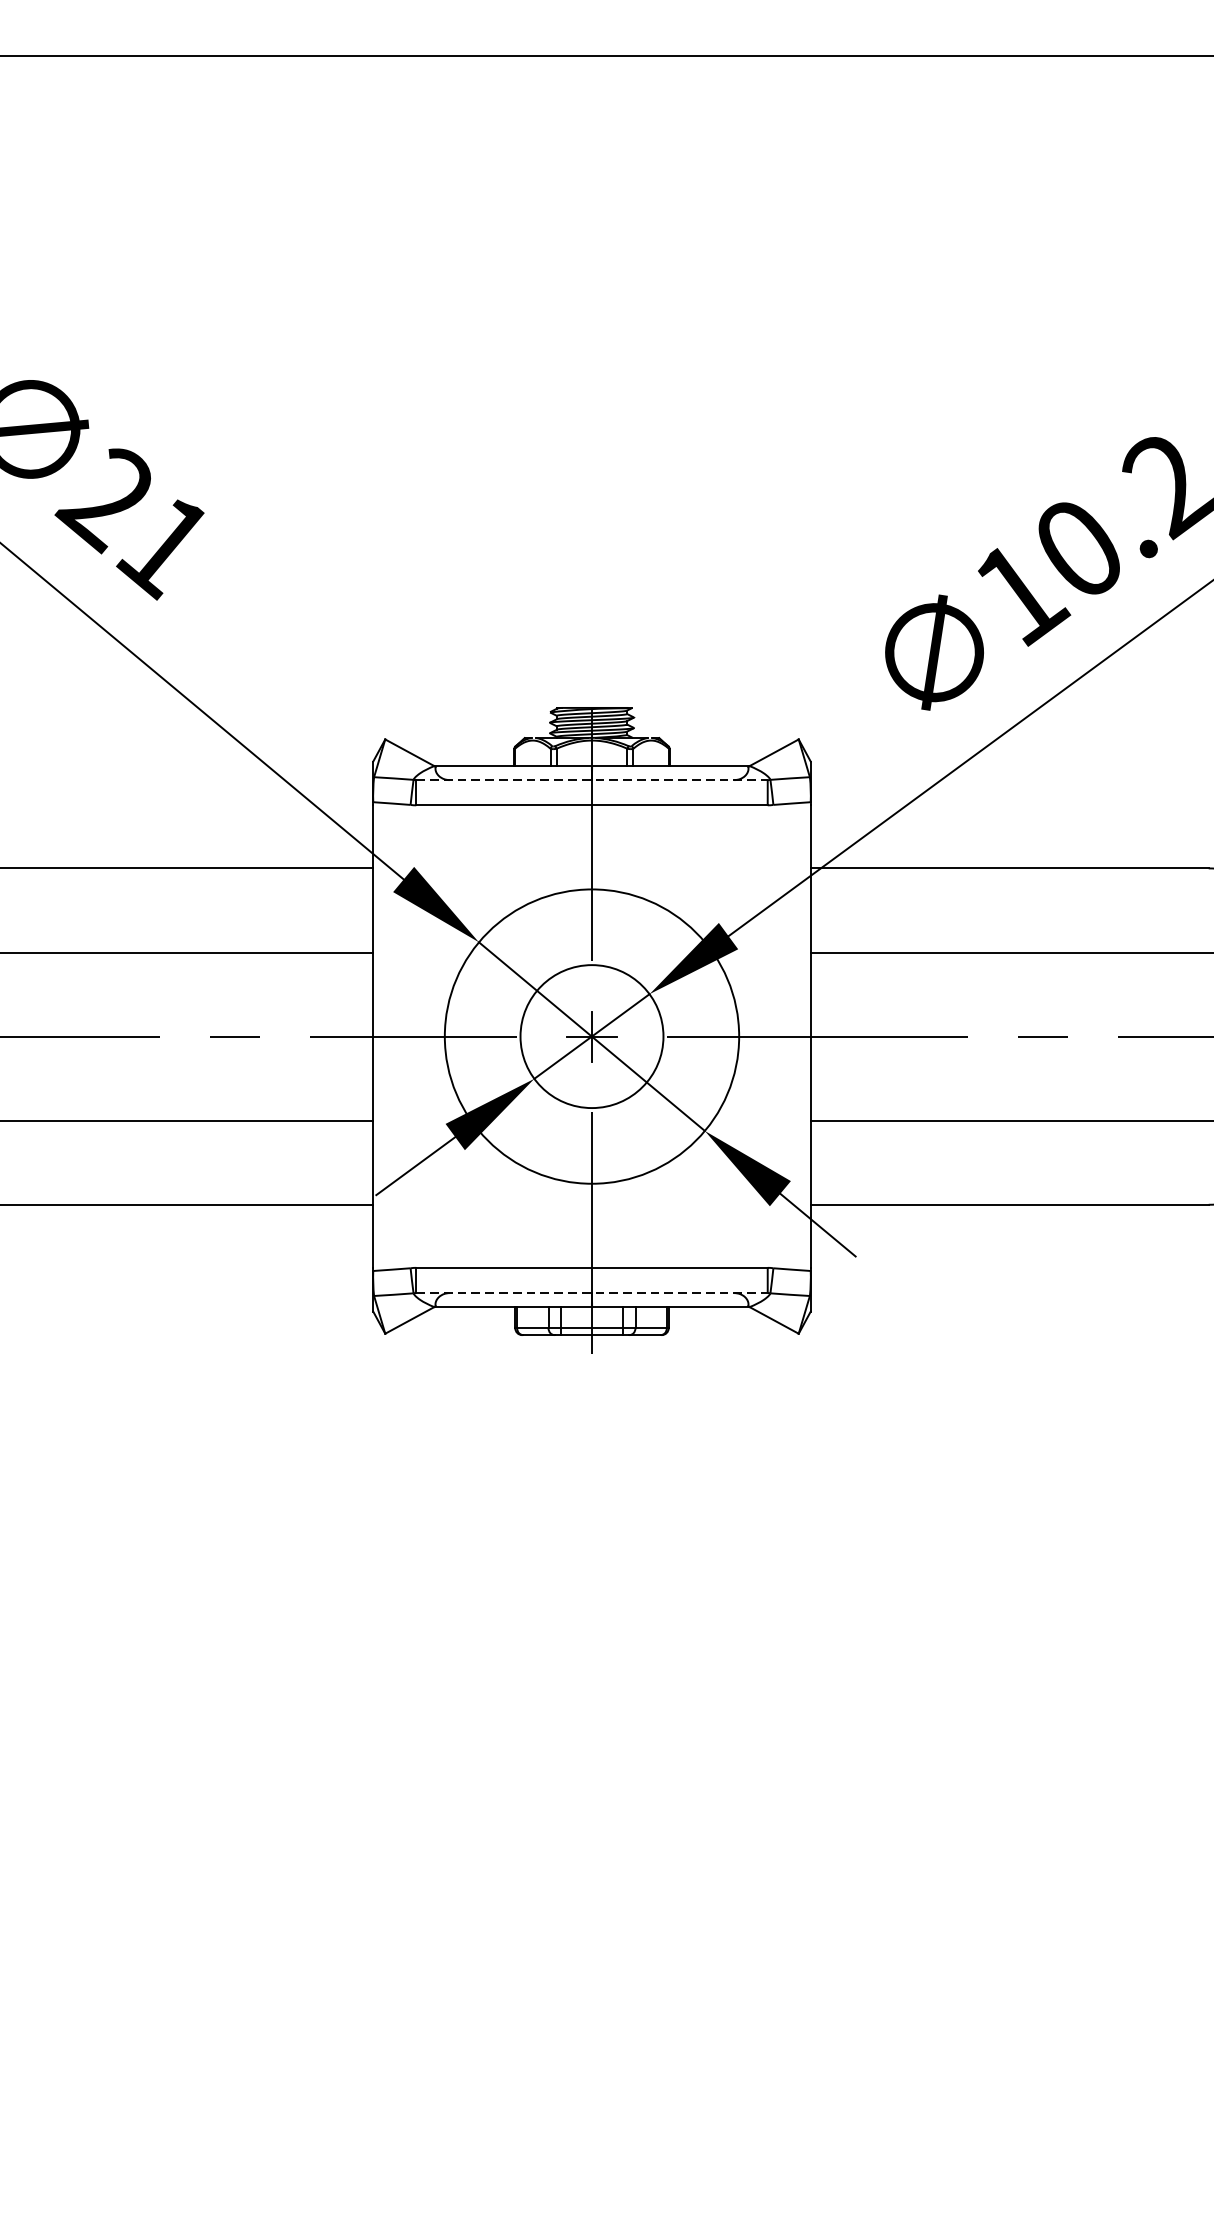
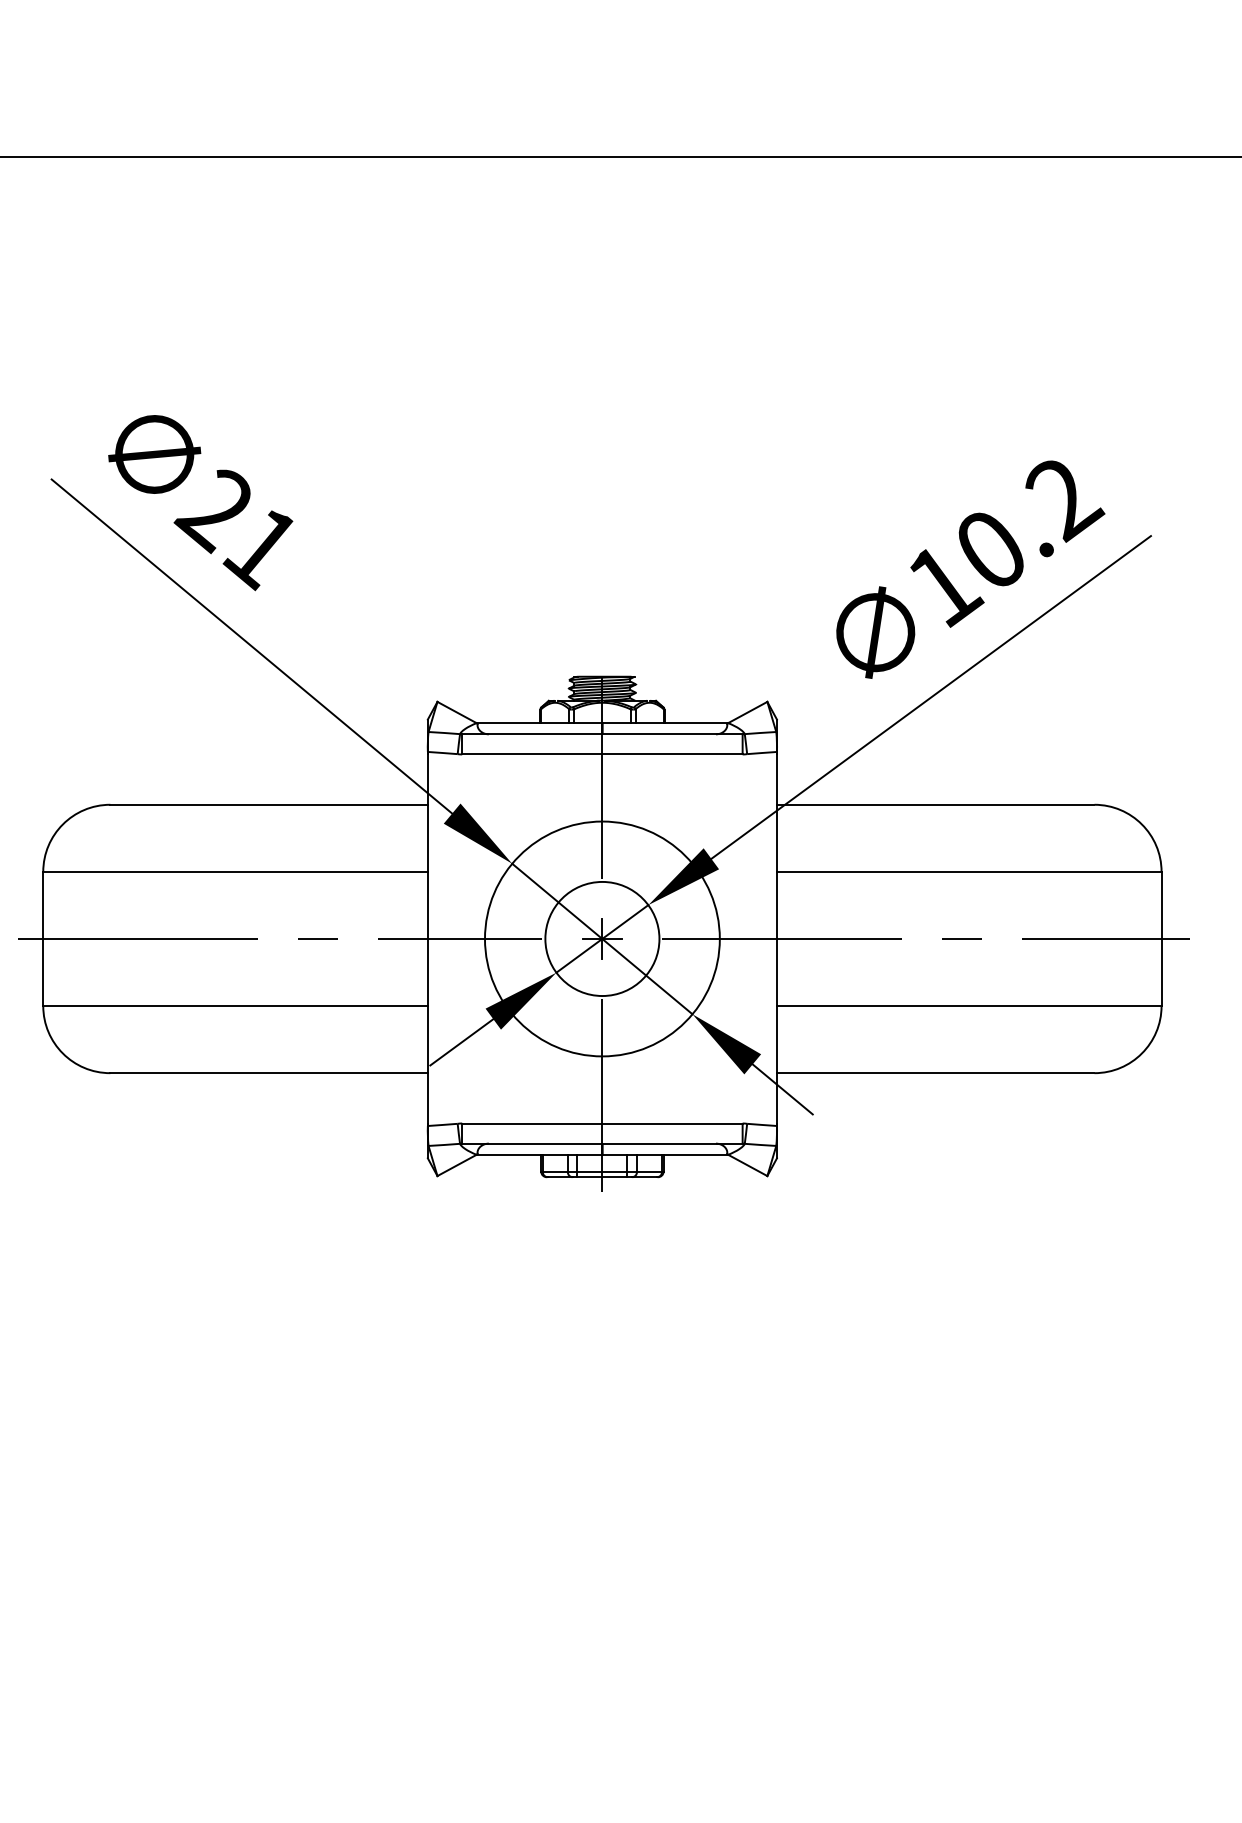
line: (592, 780) -> (602, 734), dashed -> solid
line: (592, 1292) -> (602, 1143), dashed -> solid

